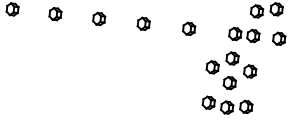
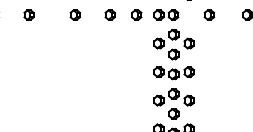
part: (98, 18) -> (74, 14), moved
part: (142, 23) -> (109, 14), moved
part: (244, 34) -> (166, 14), moved

